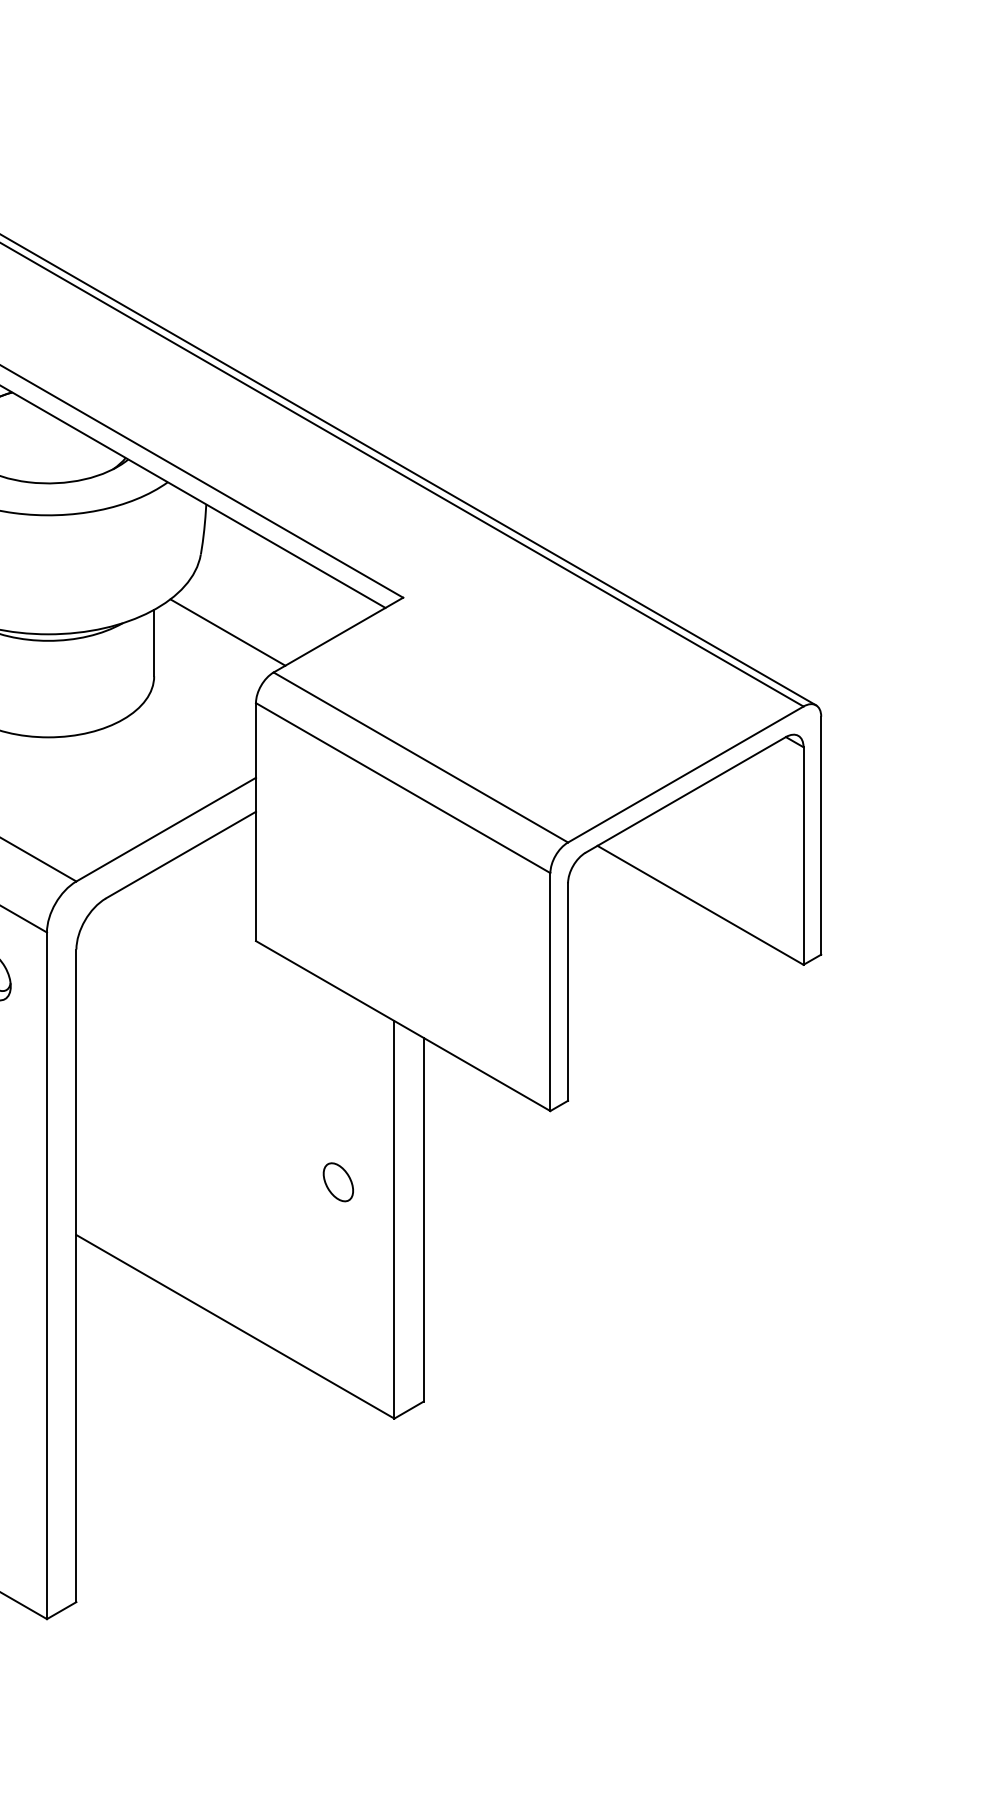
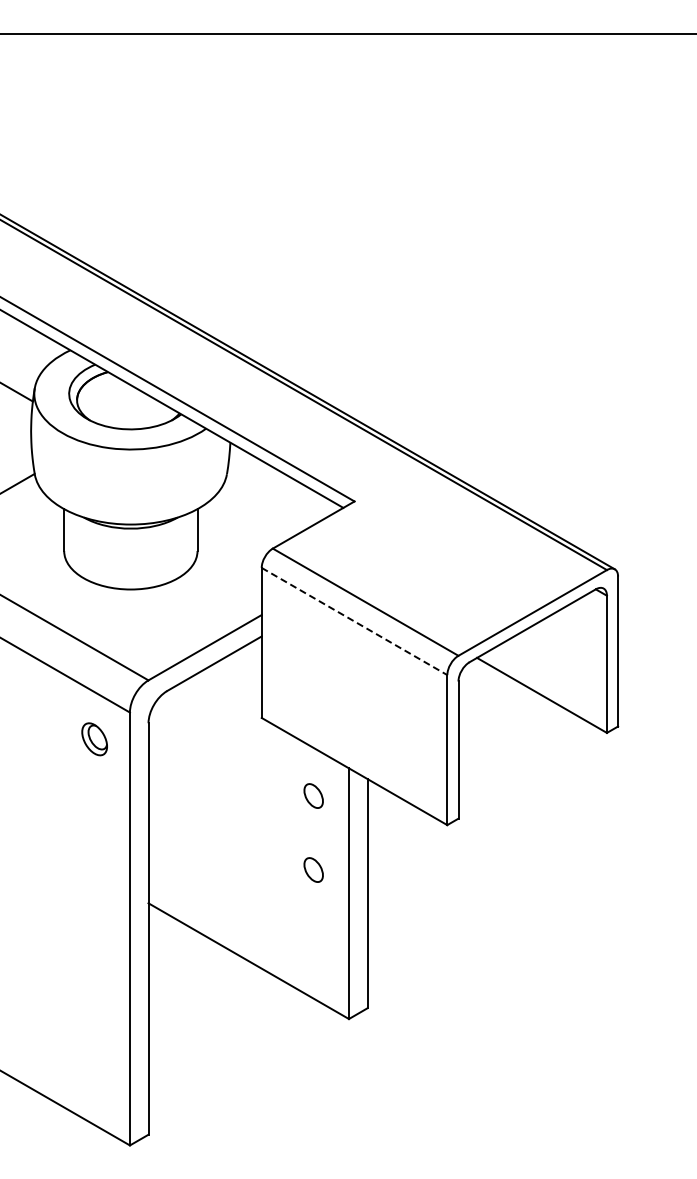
line: (227, 632) -> (243, 523), removed
line: (403, 788) -> (354, 621), solid -> dashed
part: (338, 1064) -> (313, 795), added

